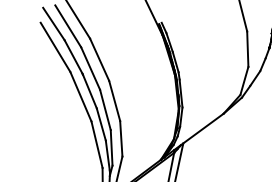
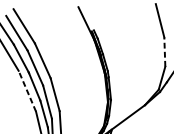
line: (247, 49) -> (164, 52), solid -> dashed
line: (80, 96) -> (26, 91), solid -> dashed

